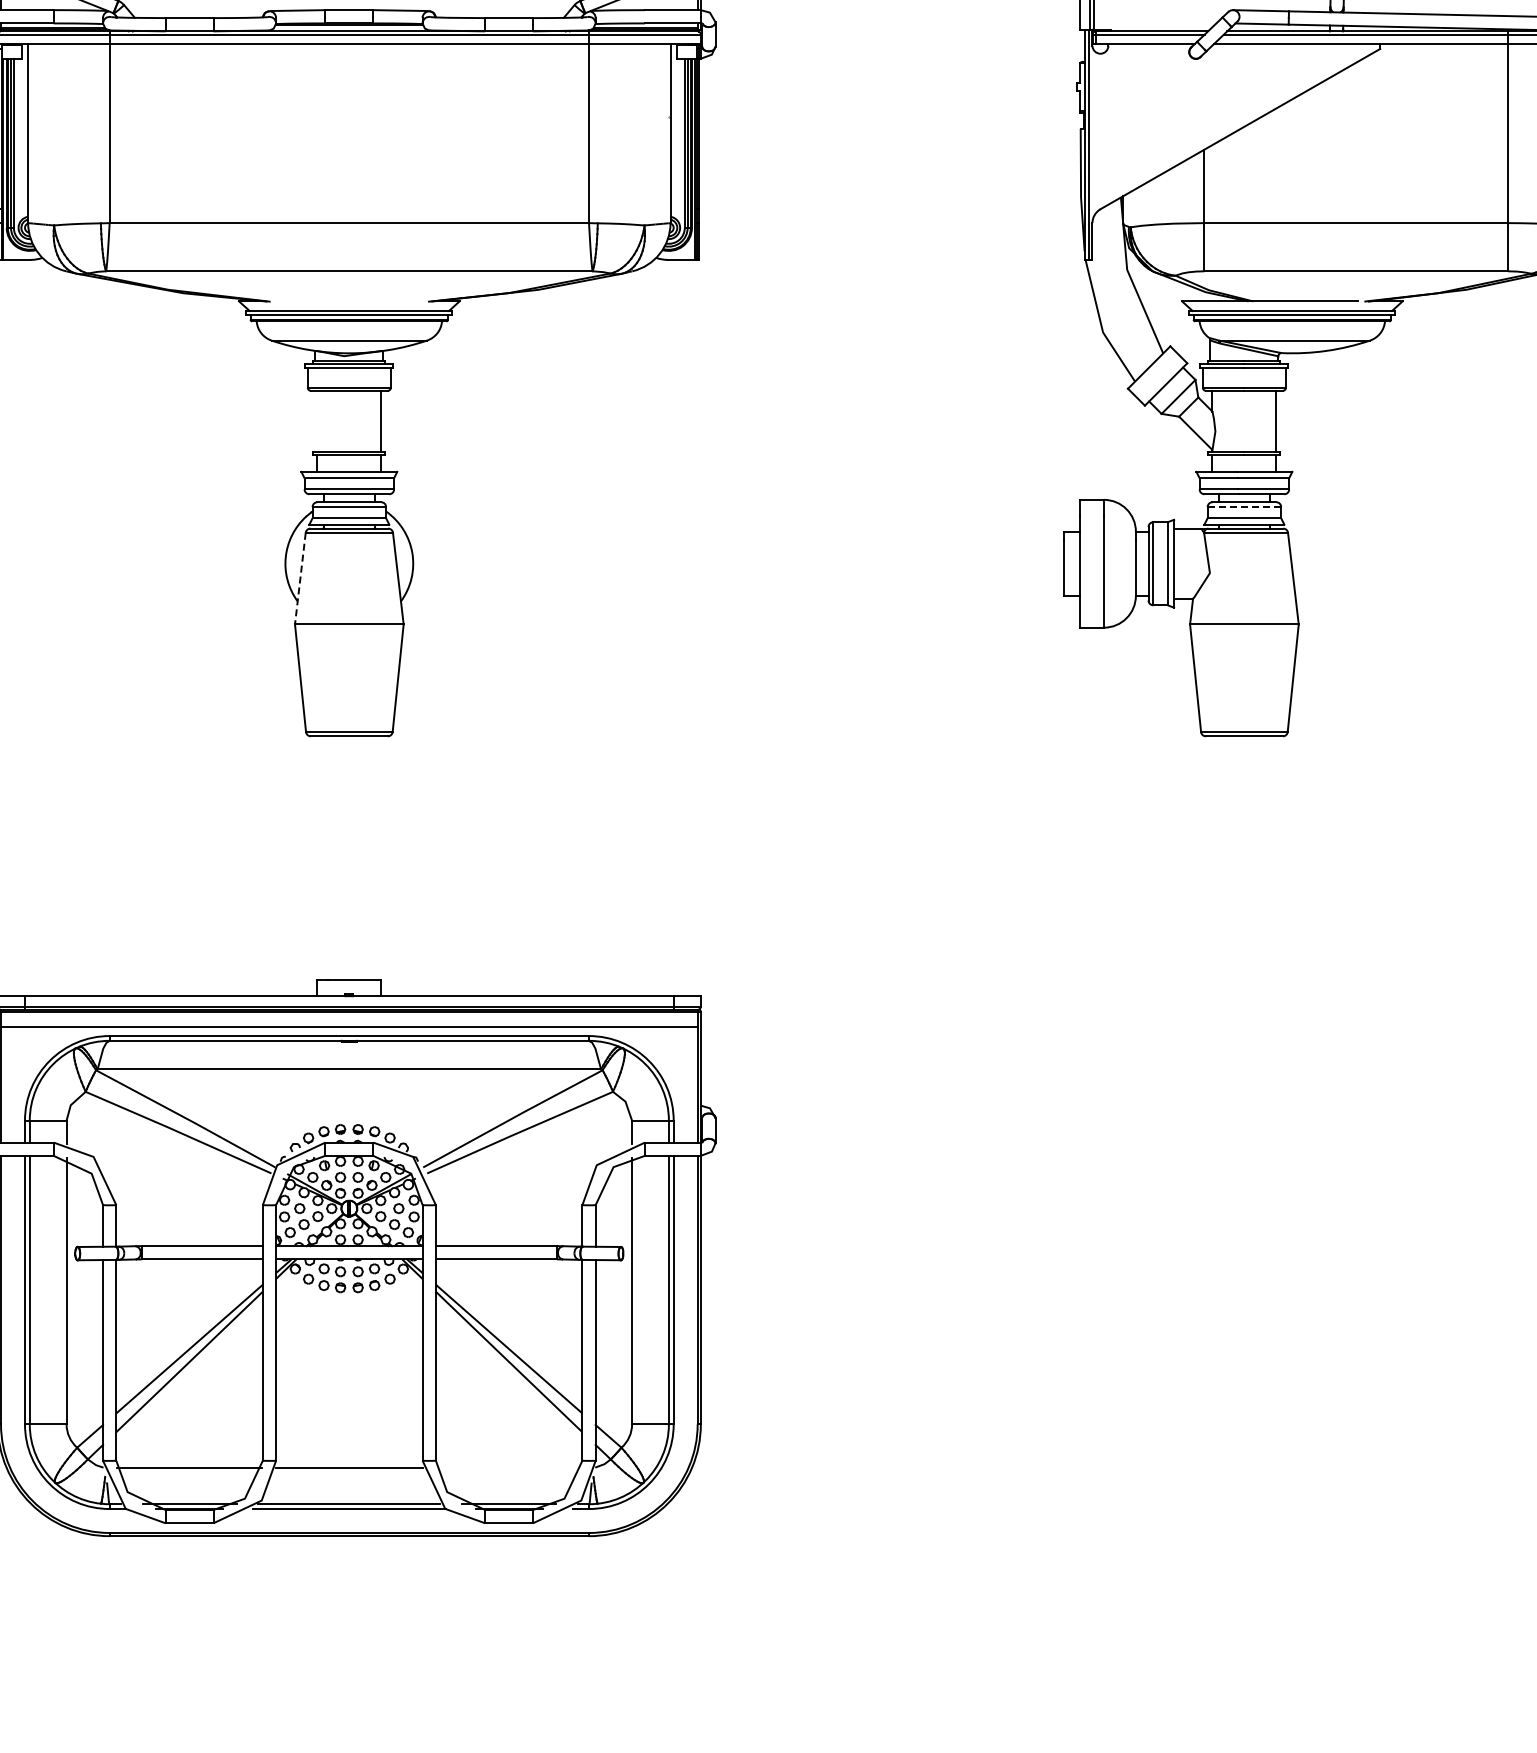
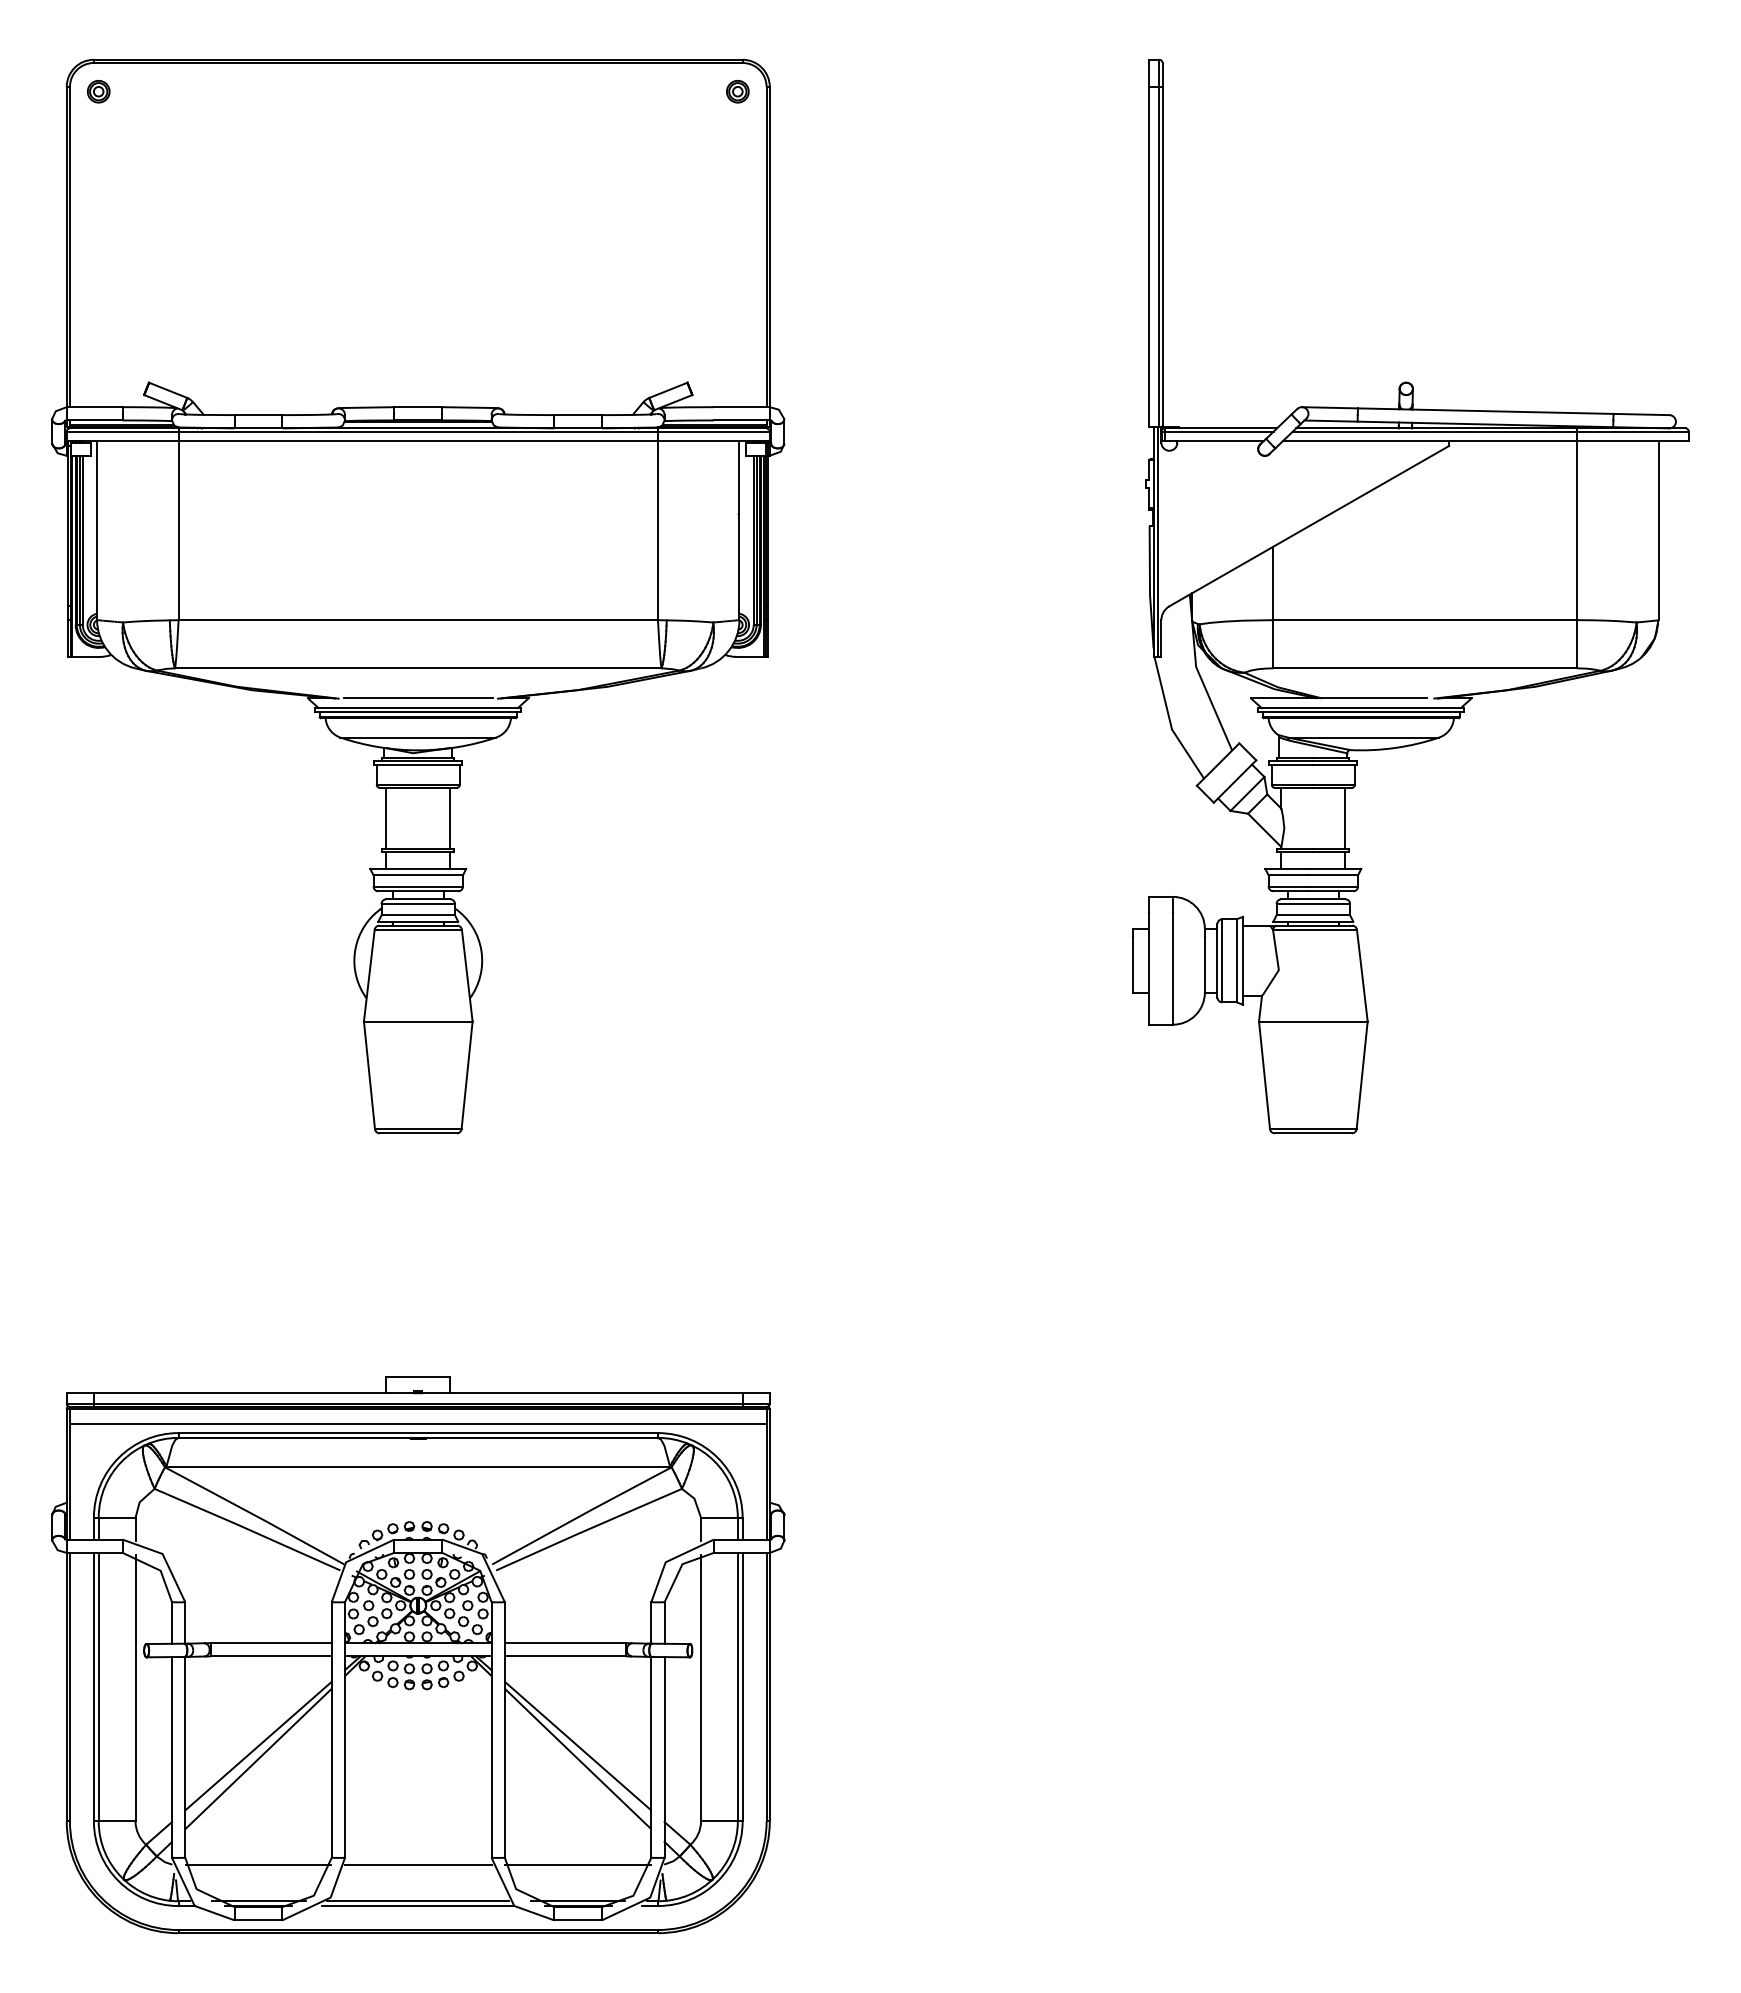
line: (348, 301) -> (417, 698), added
line: (317, 420) -> (386, 817), added
line: (1244, 507) -> (1313, 904), dashed -> solid
line: (300, 579) -> (369, 976), dashed -> solid
line: (508, 1468) -> (577, 1865), added

